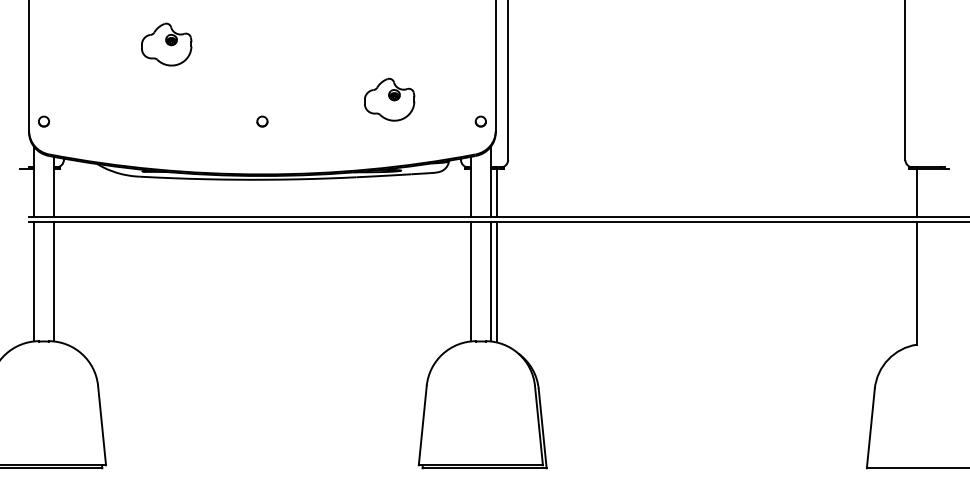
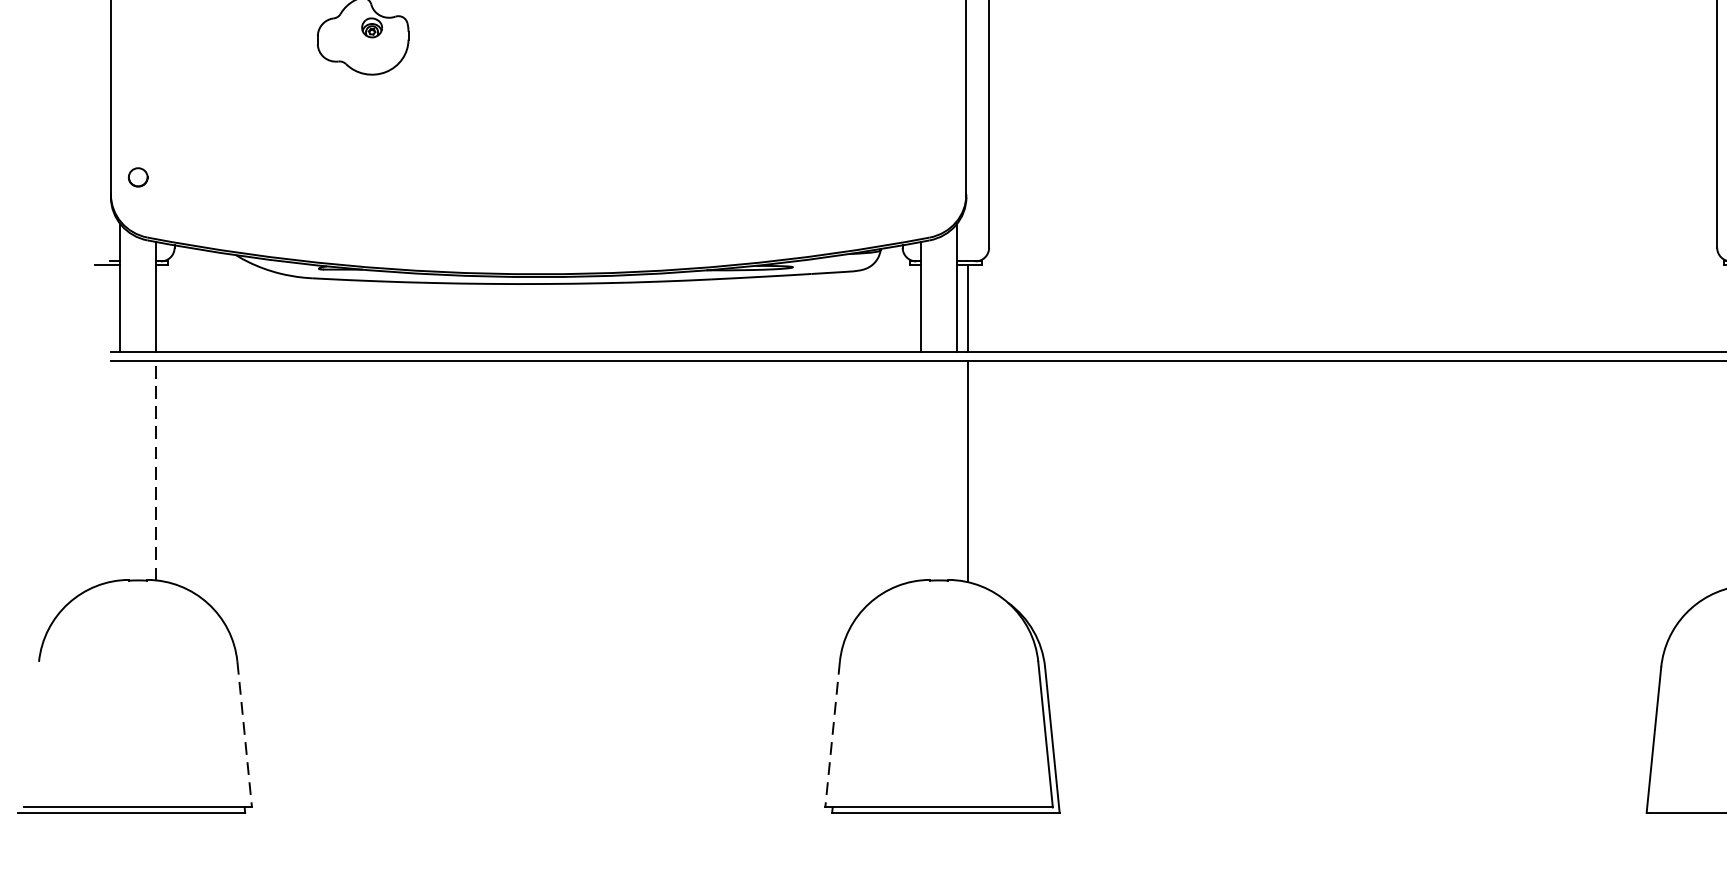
part: (389, 99) -> (771, 136), removed
part: (262, 121) -> (538, 177), removed
part: (480, 121) -> (938, 177), removed
line: (34, 281) -> (120, 470), removed
line: (53, 281) -> (155, 470), solid -> dashed
line: (470, 281) -> (920, 470), removed
line: (490, 281) -> (956, 470), removed
line: (102, 425) -> (245, 734), solid -> dashed
line: (422, 425) -> (832, 734), solid -> dashed

